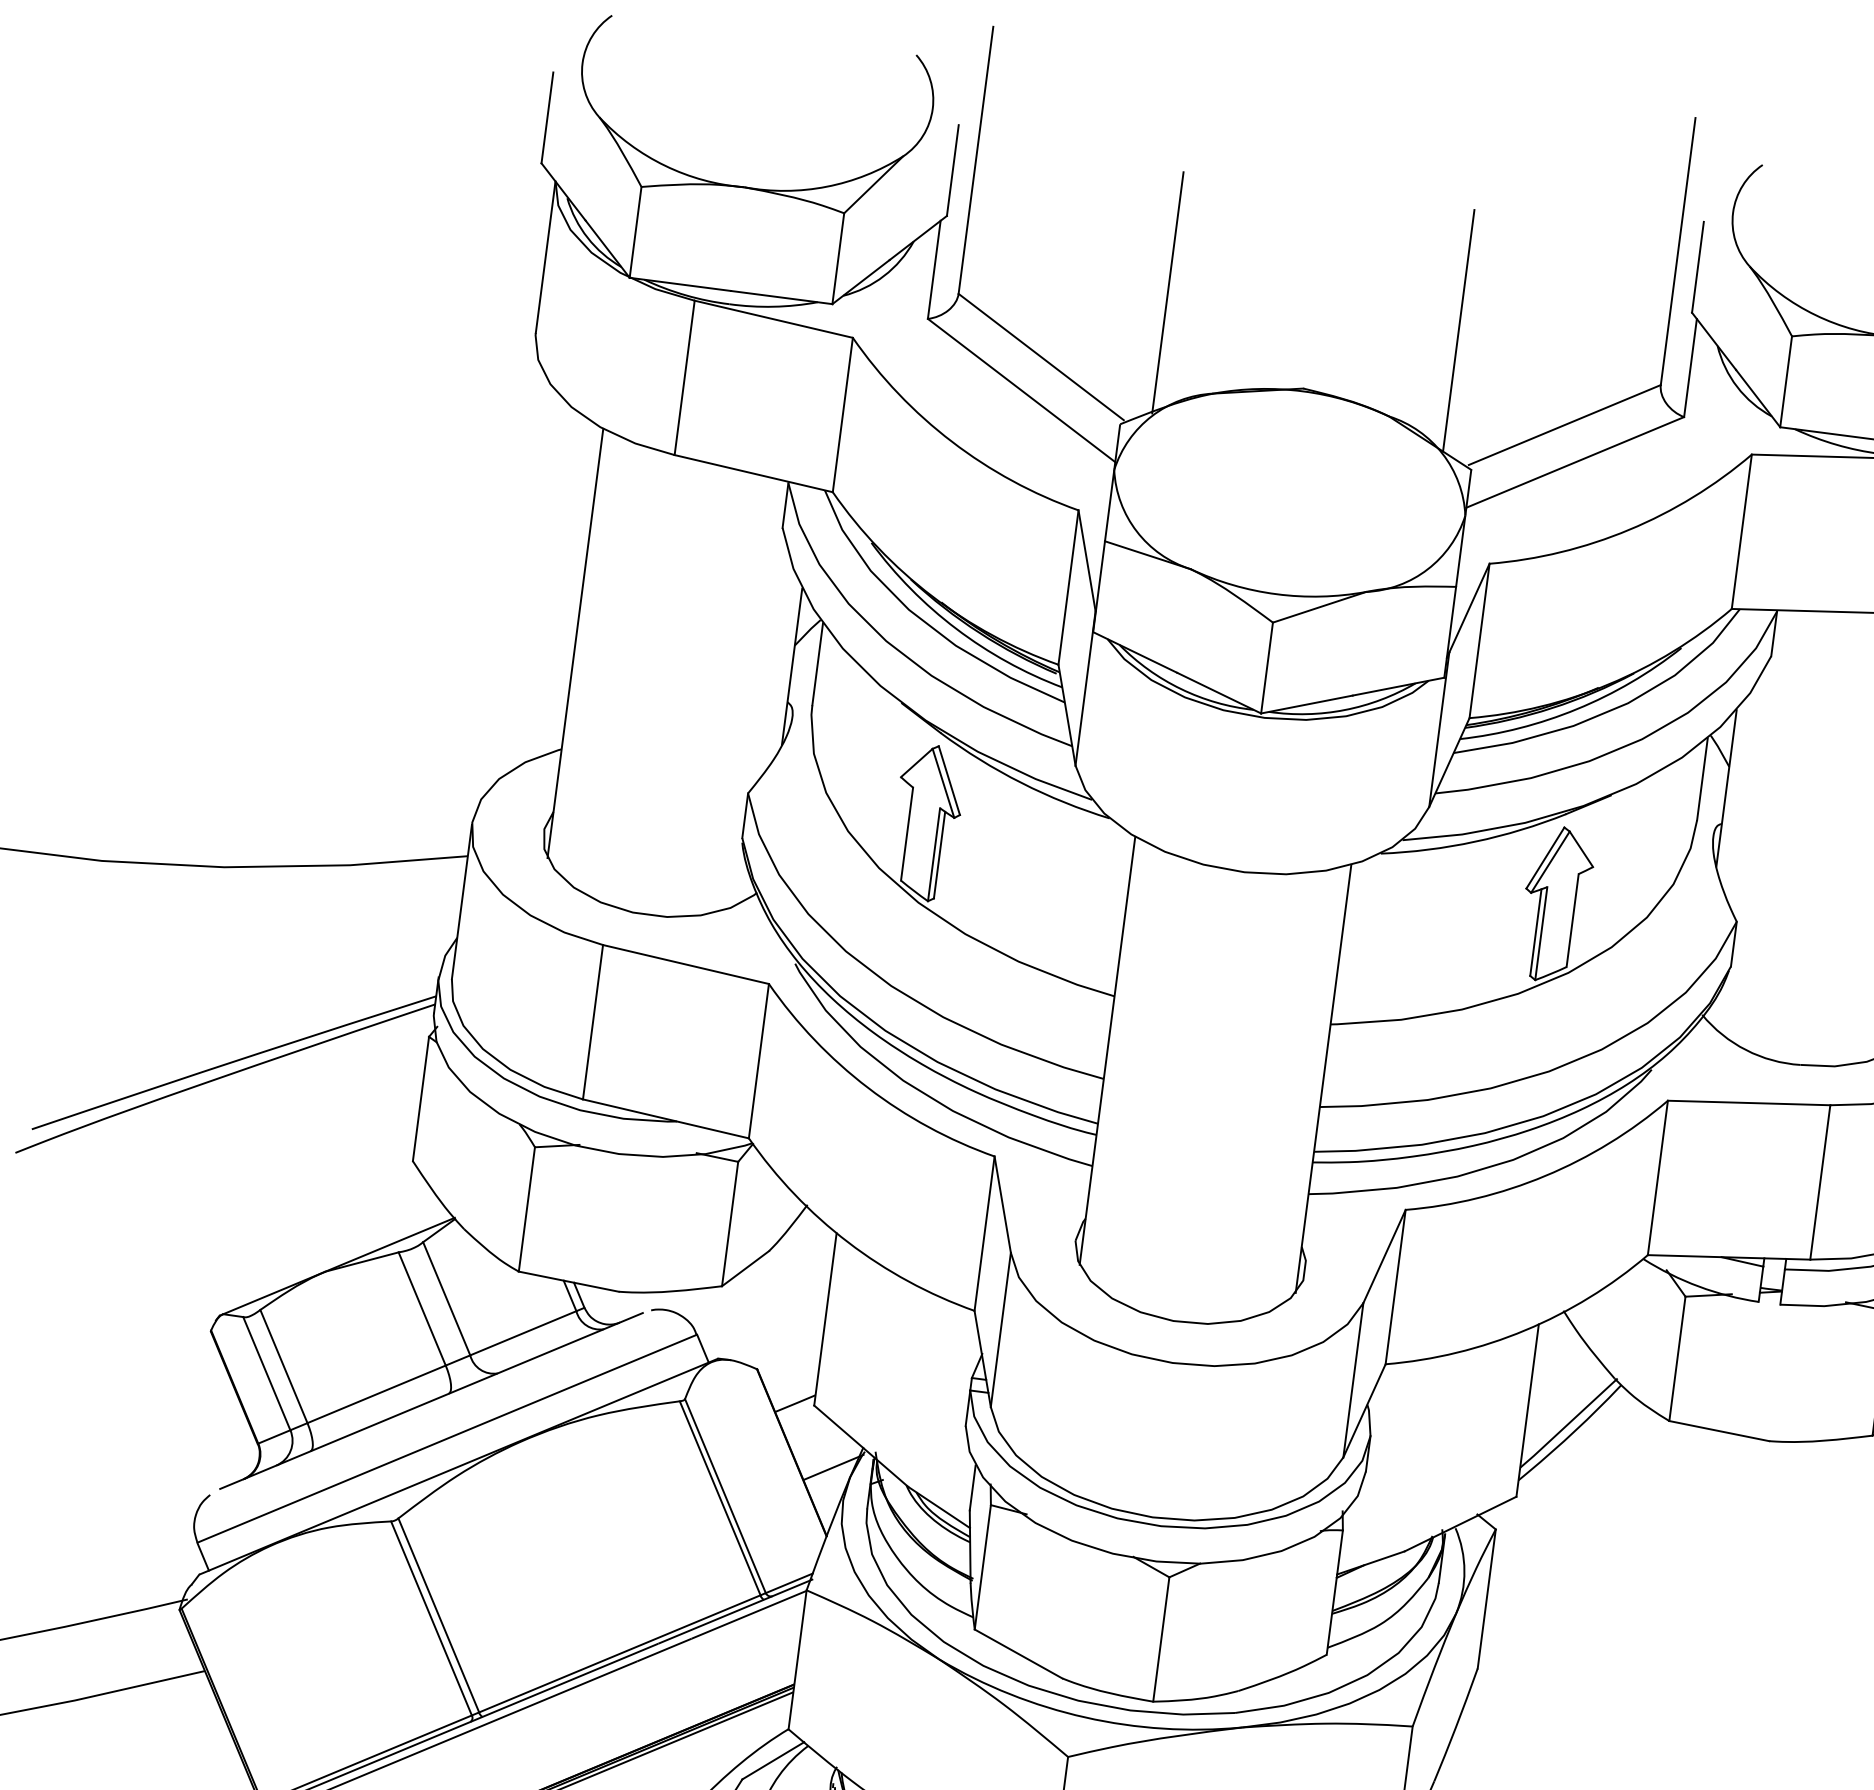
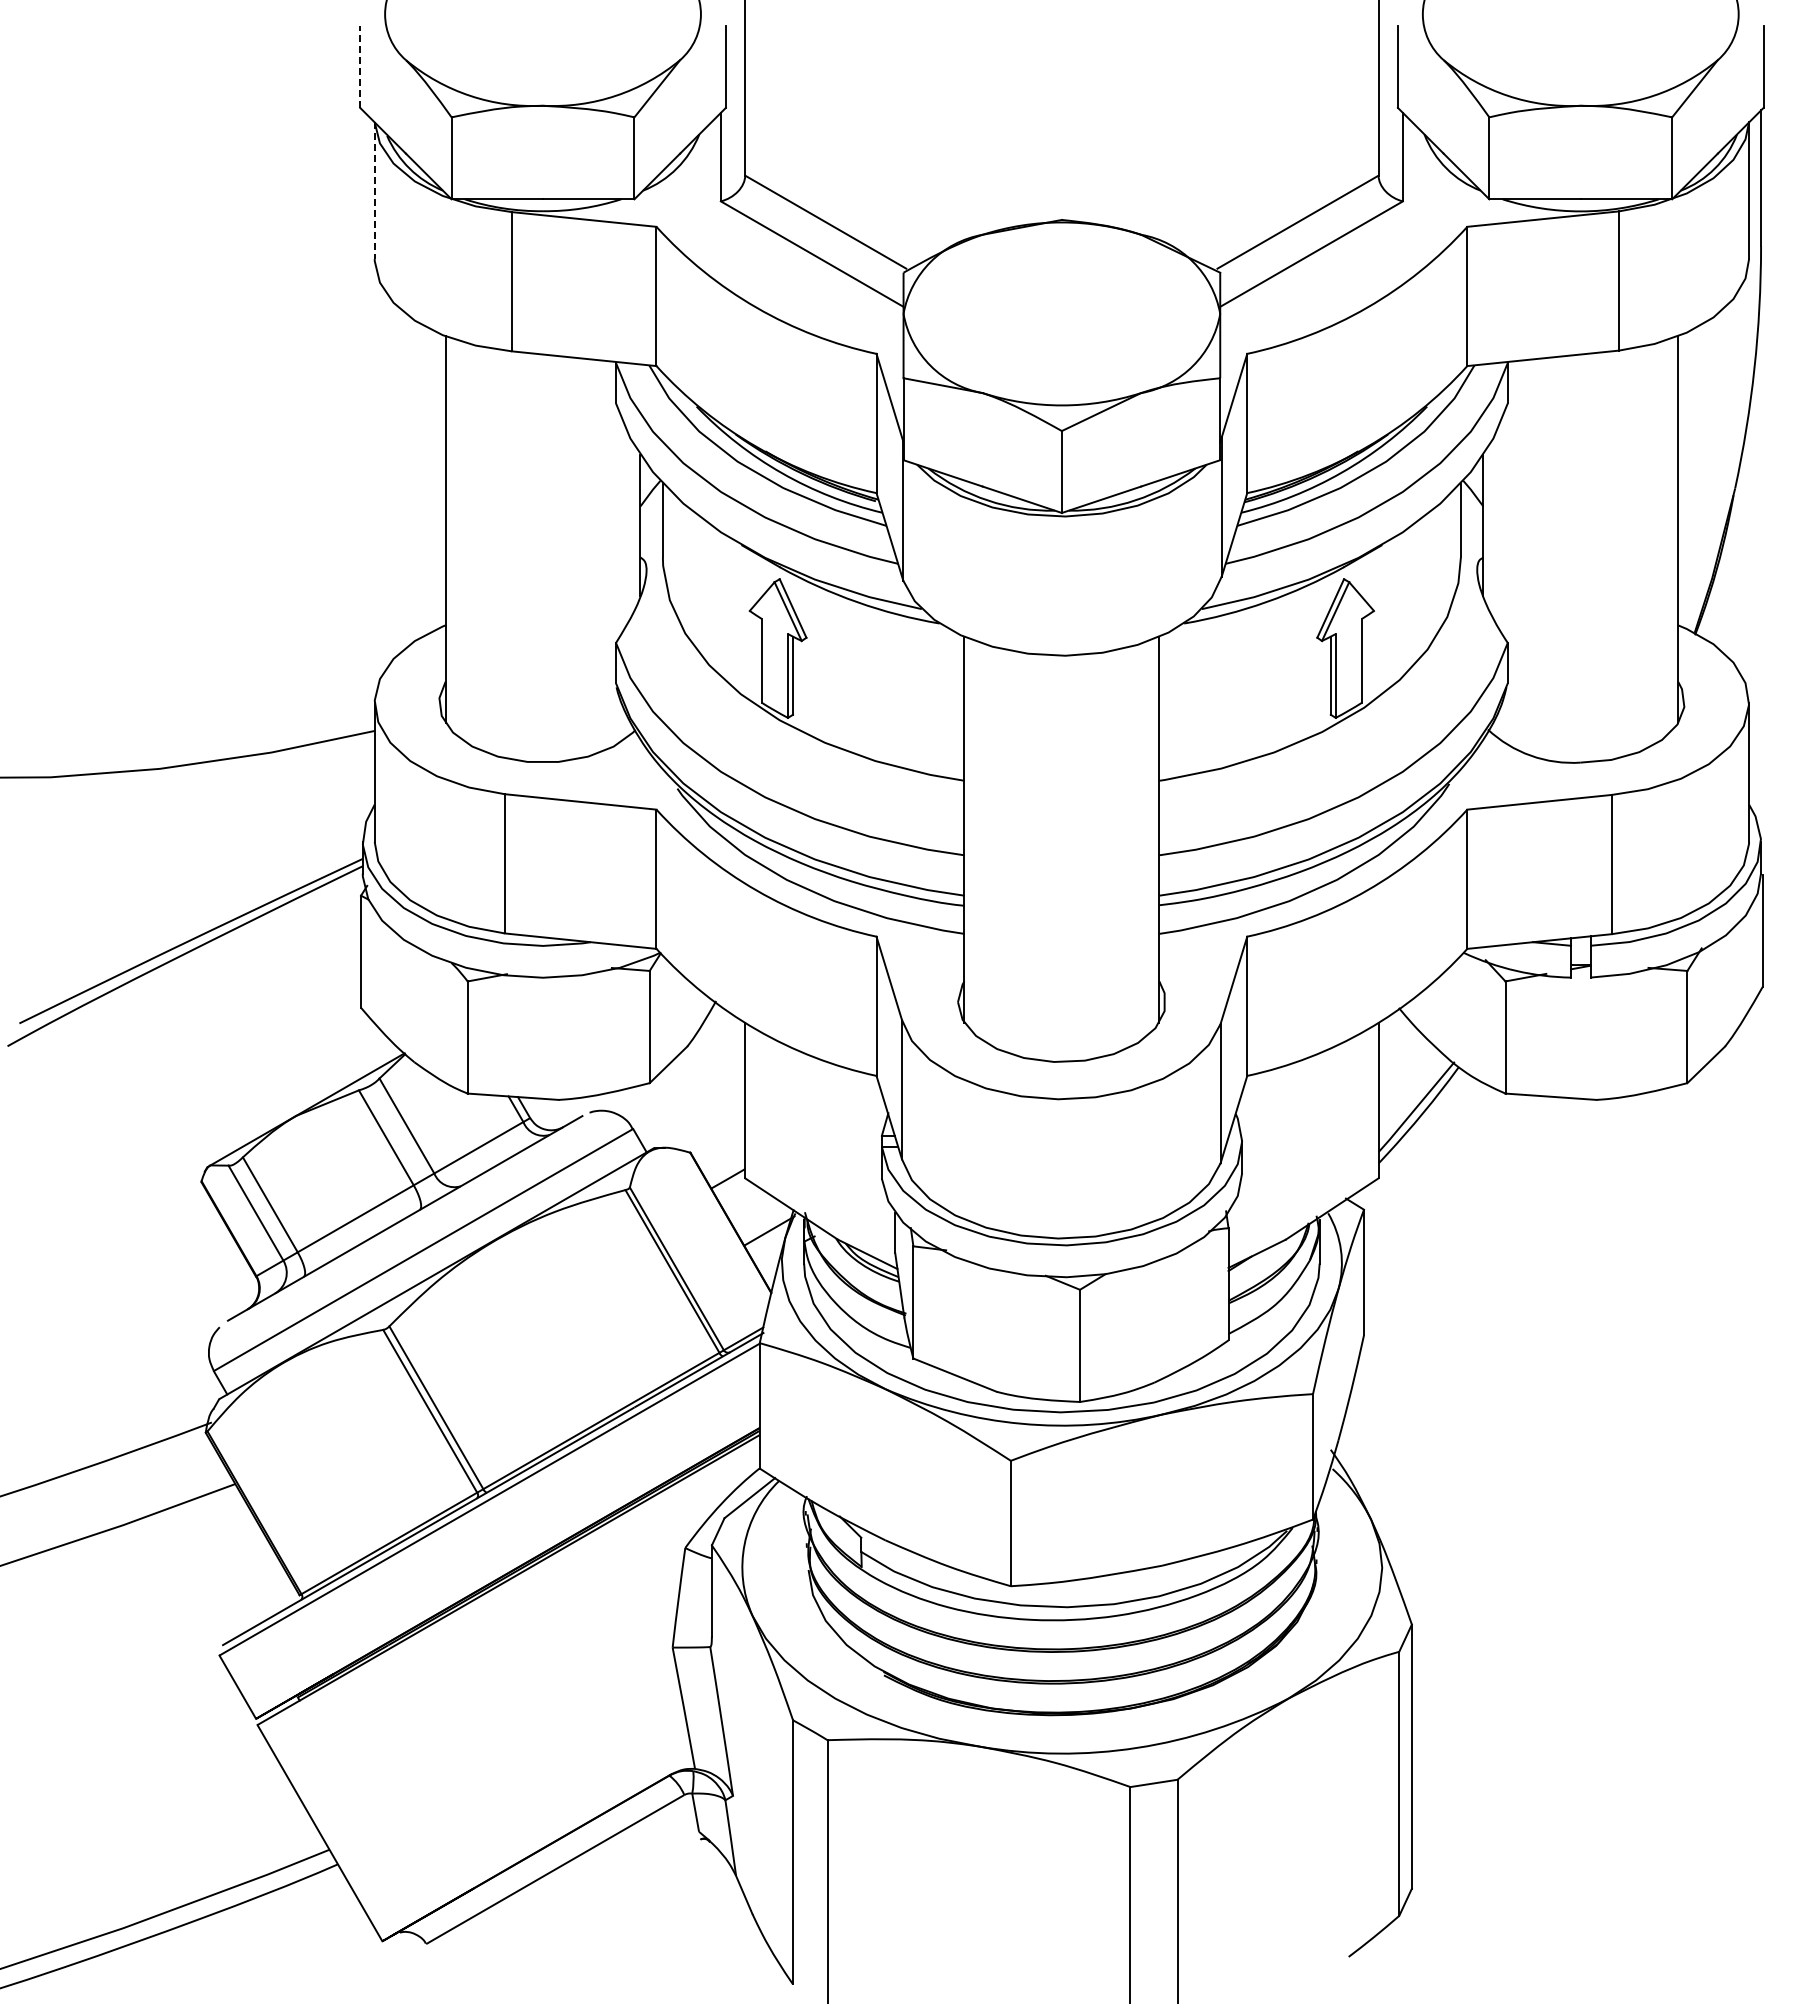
line: (547, 117) -> (360, 66), solid -> dashed
line: (545, 258) -> (374, 191), solid -> dashed
line: (1167, 292) -> (930, 150), removed
line: (1459, 330) -> (1193, 150), removed

